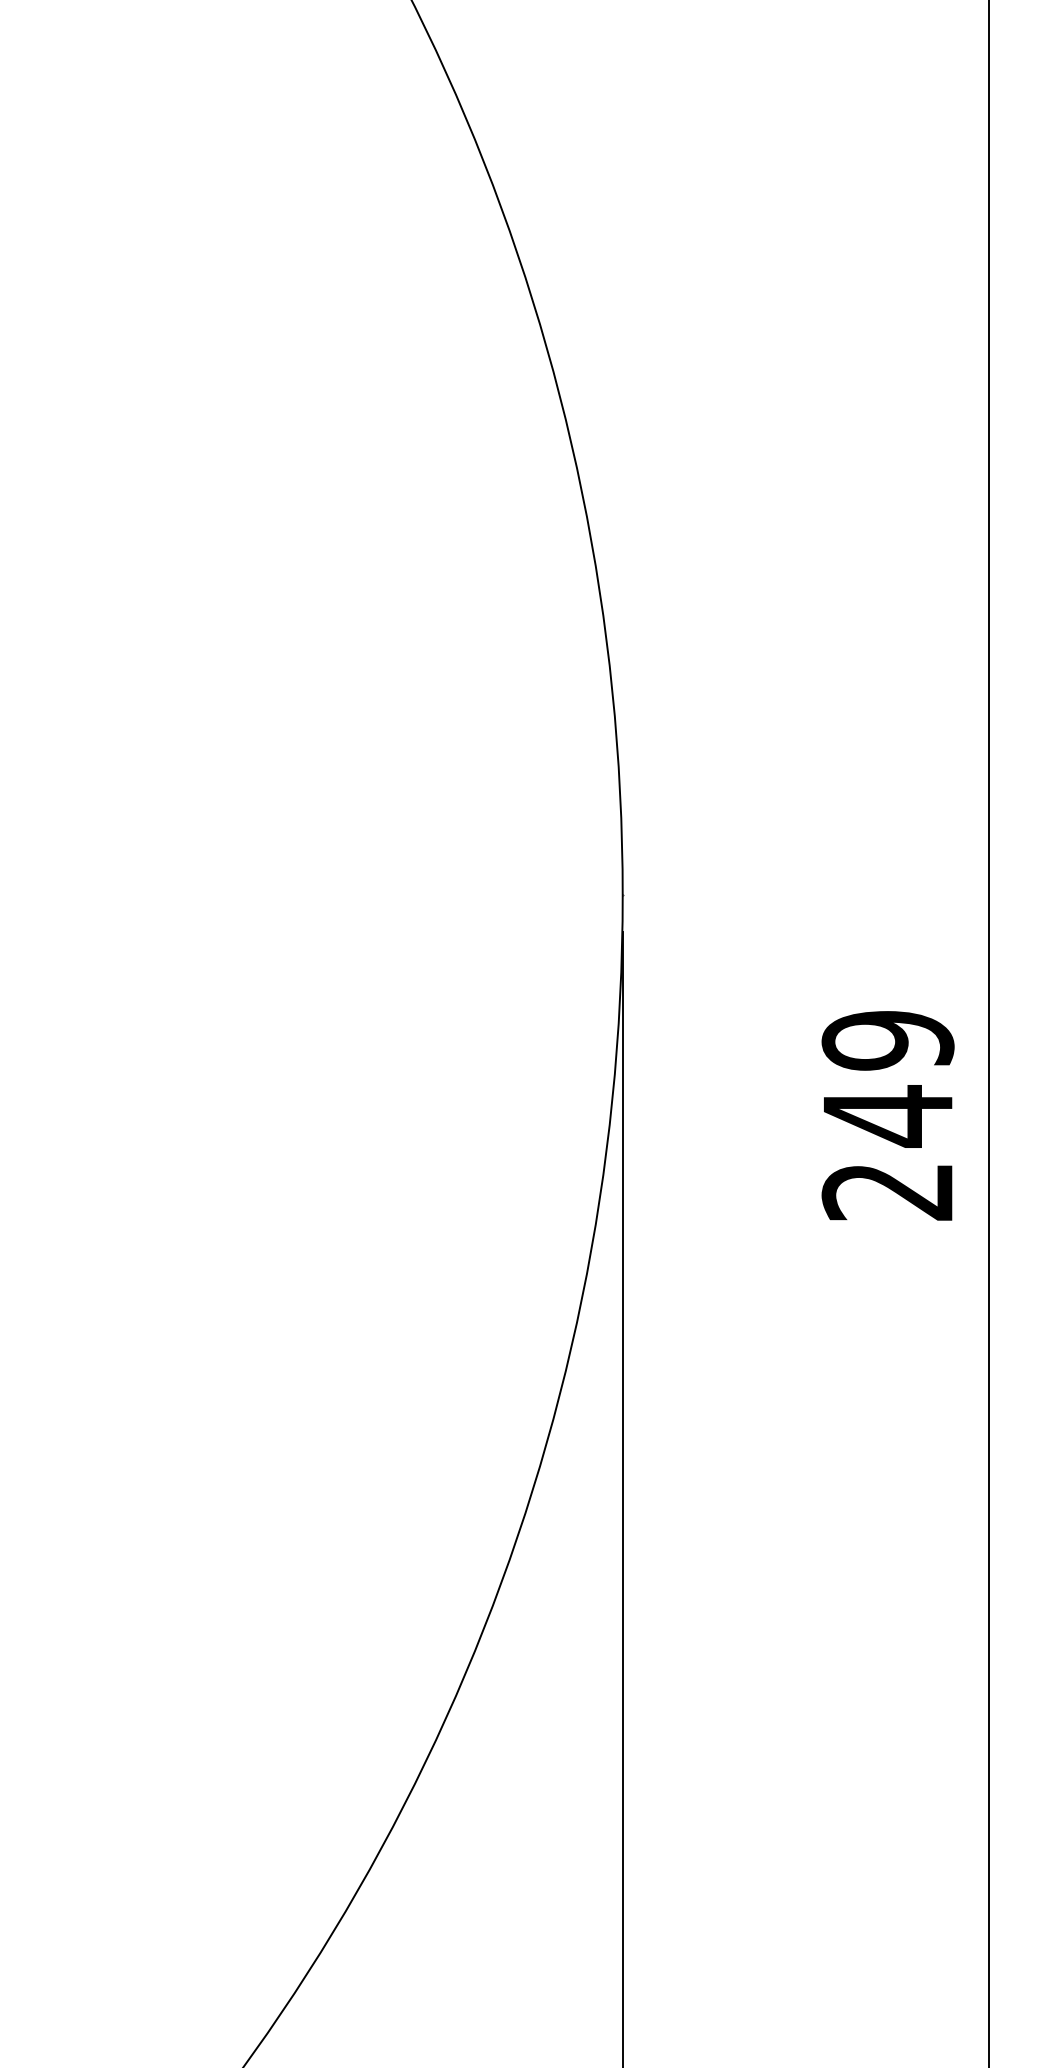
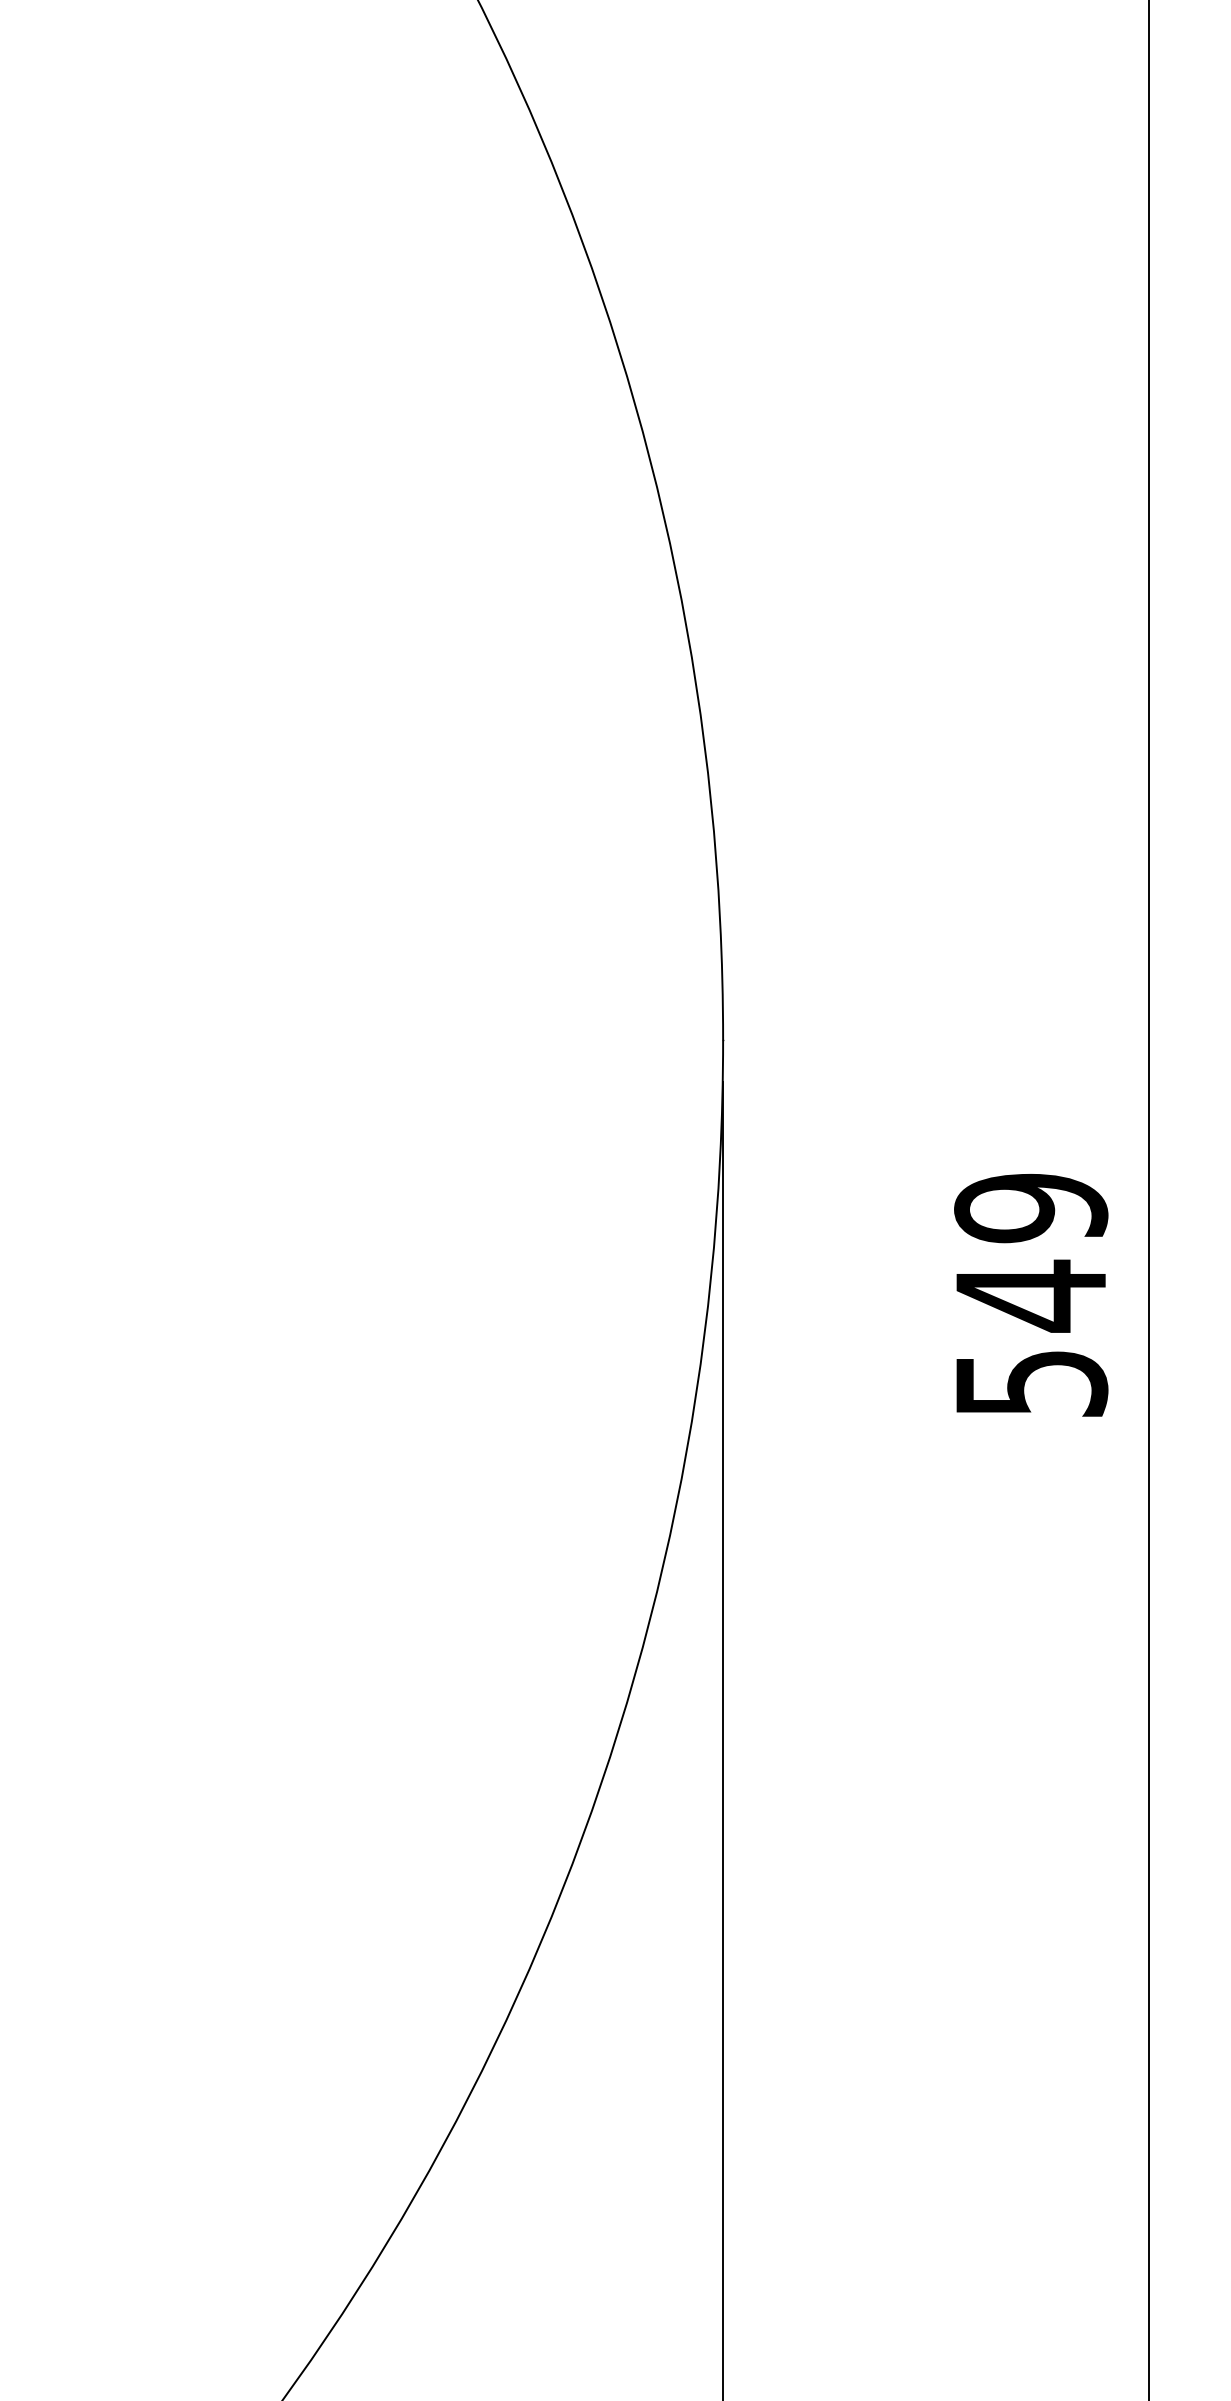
text: (888, 1192) -> (1031, 1384), 249 -> 549

